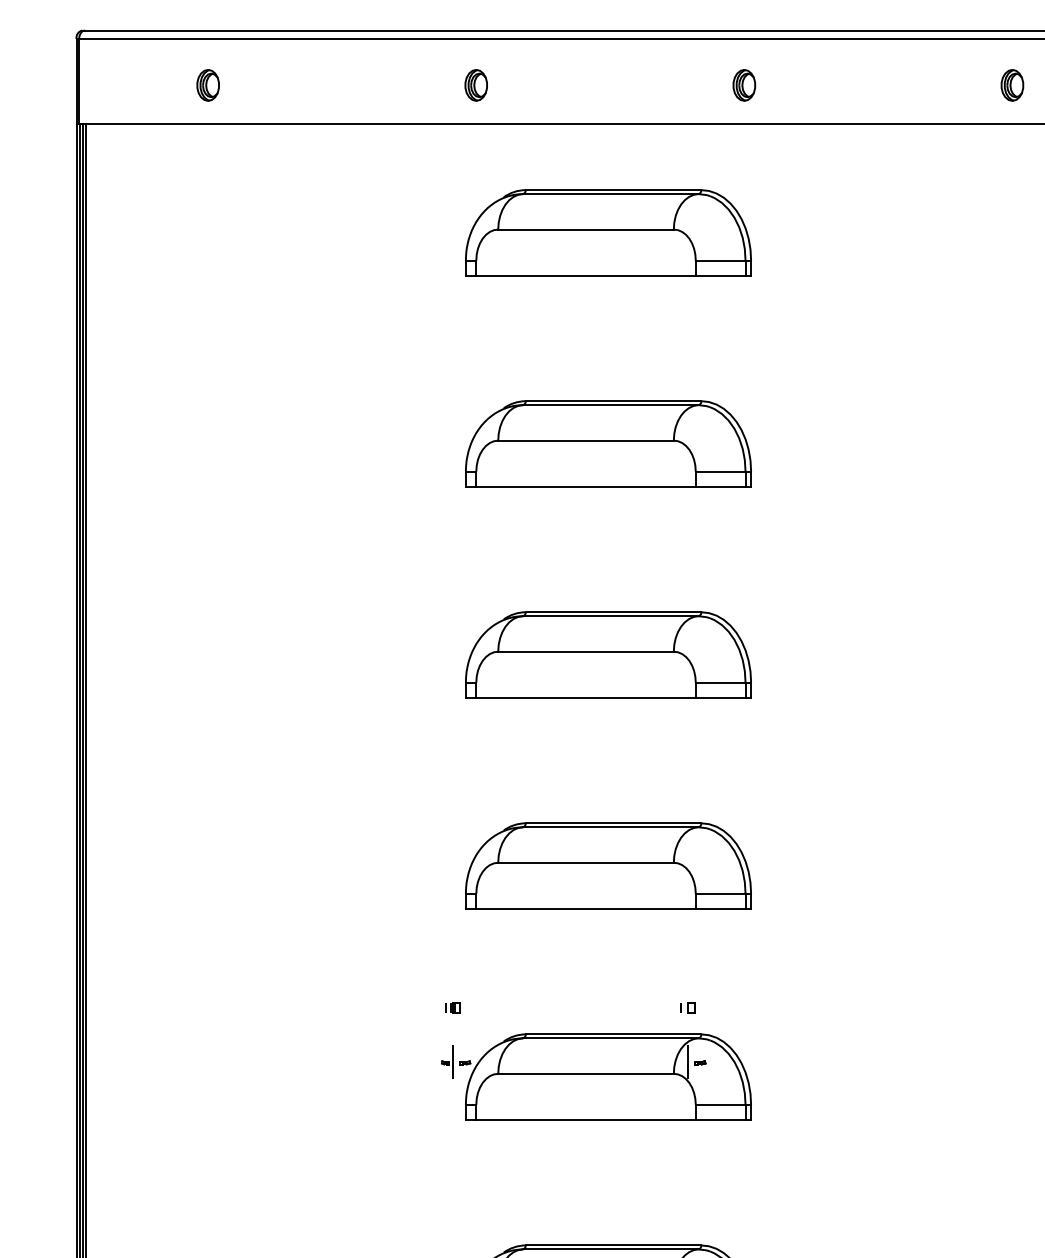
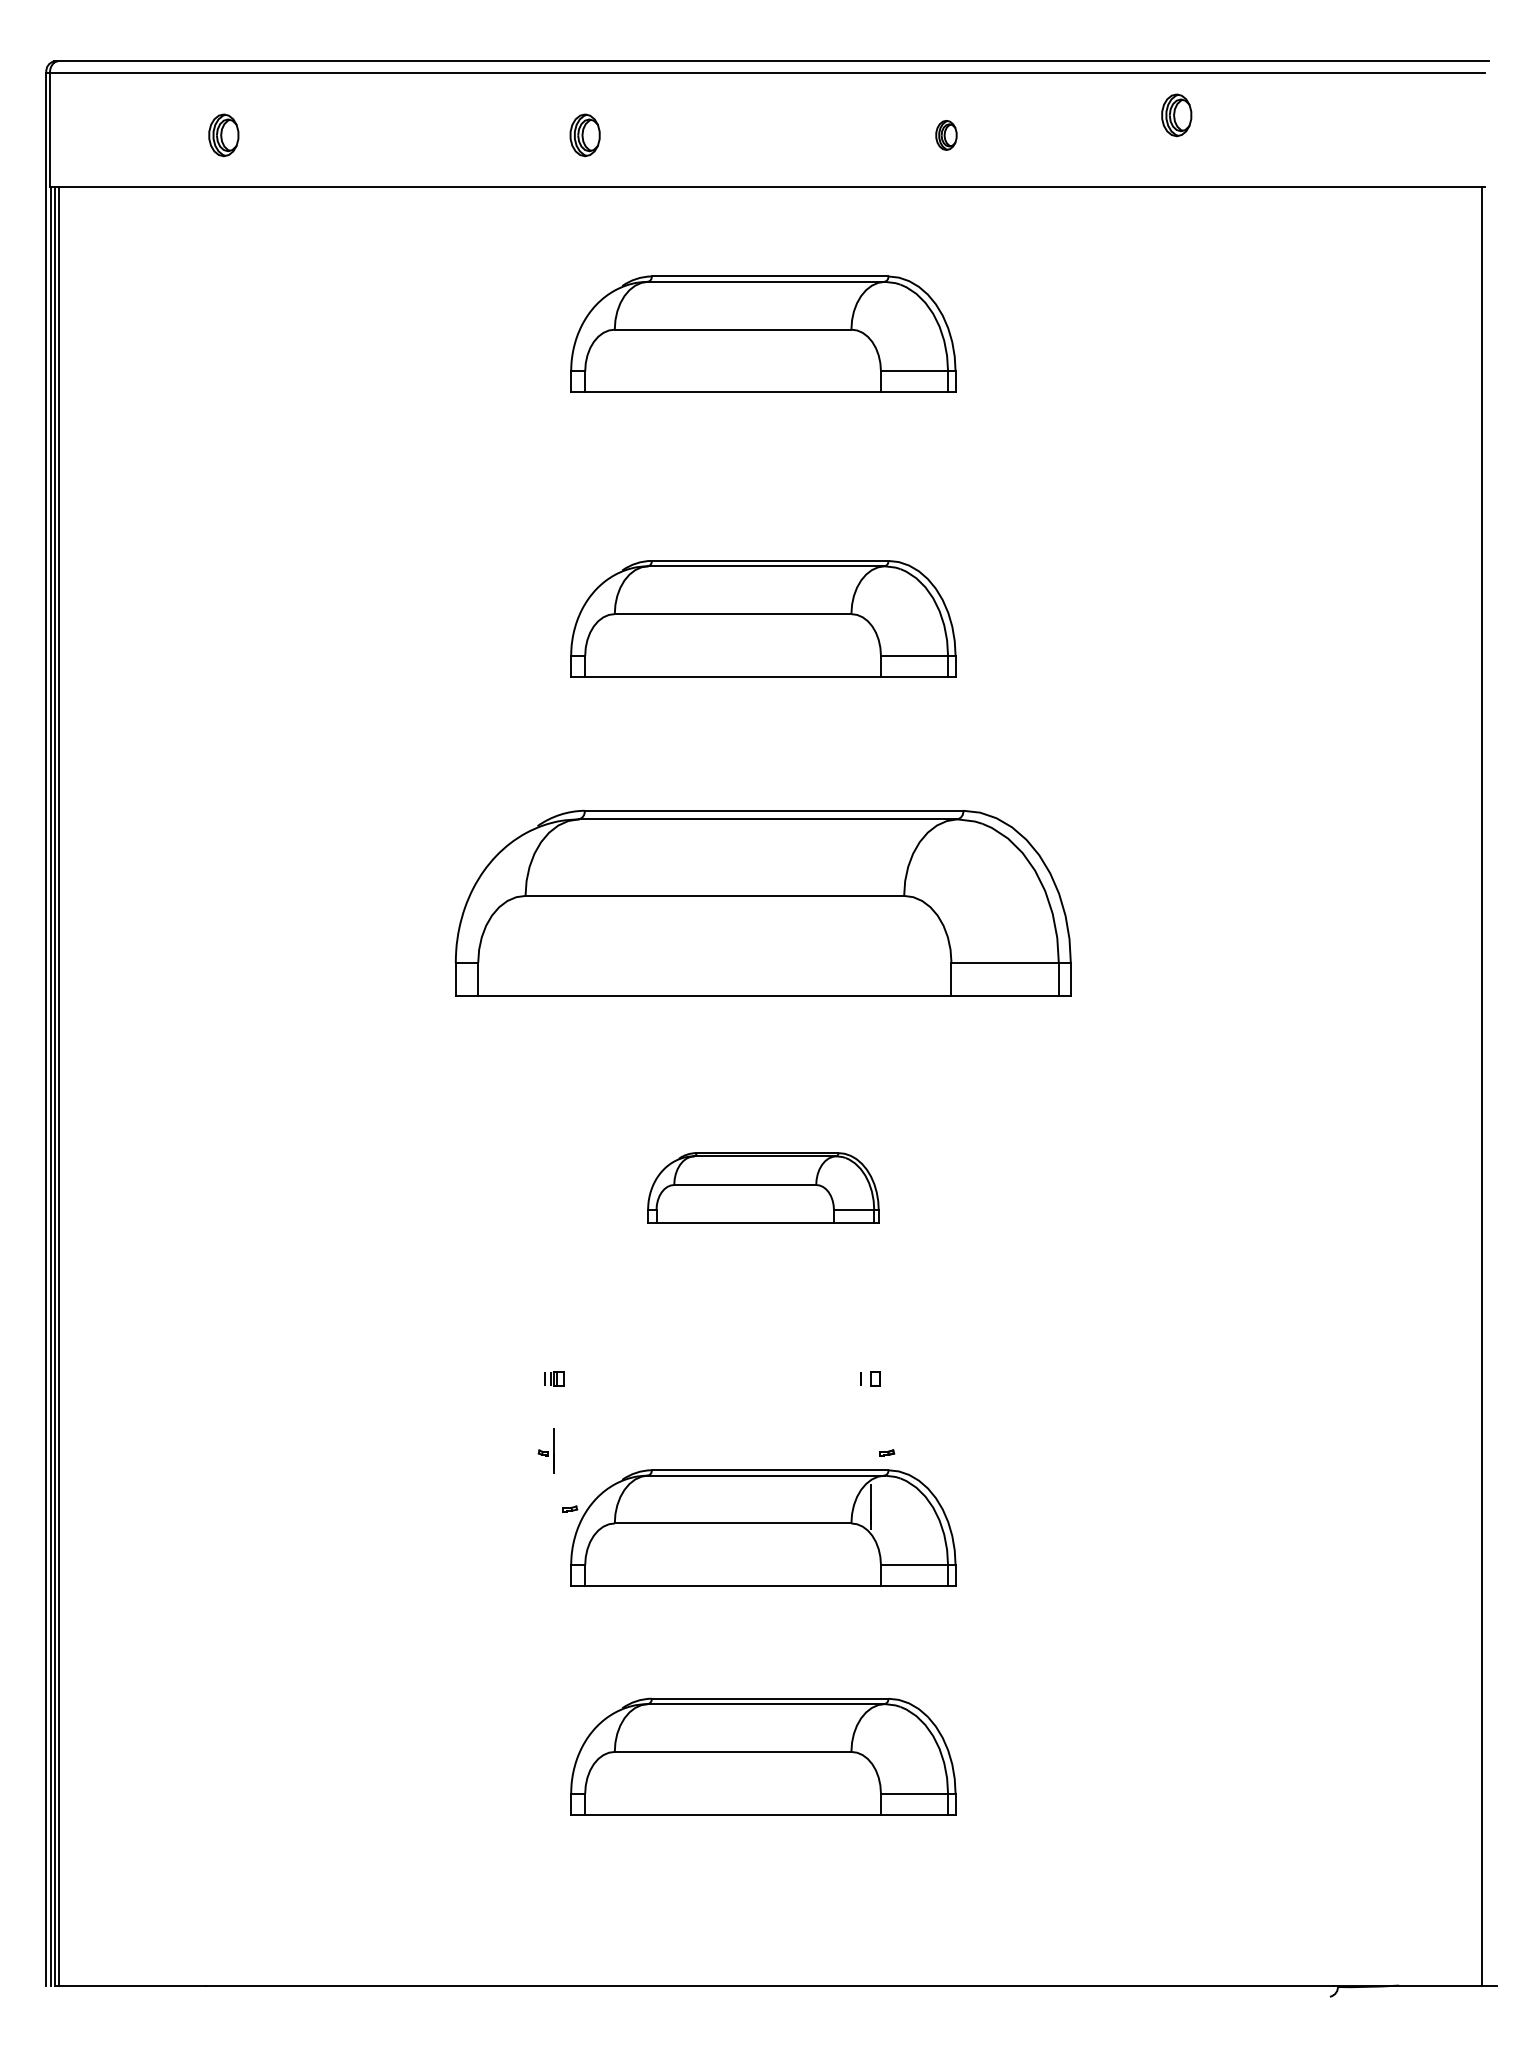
part: (744, 85) -> (946, 135), size x0.7
part: (1012, 85) -> (1176, 115), moved
part: (608, 654) -> (763, 902), size x1.6
part: (608, 866) -> (763, 1187), size x0.6
part: (605, 1076) -> (759, 1527), moved

